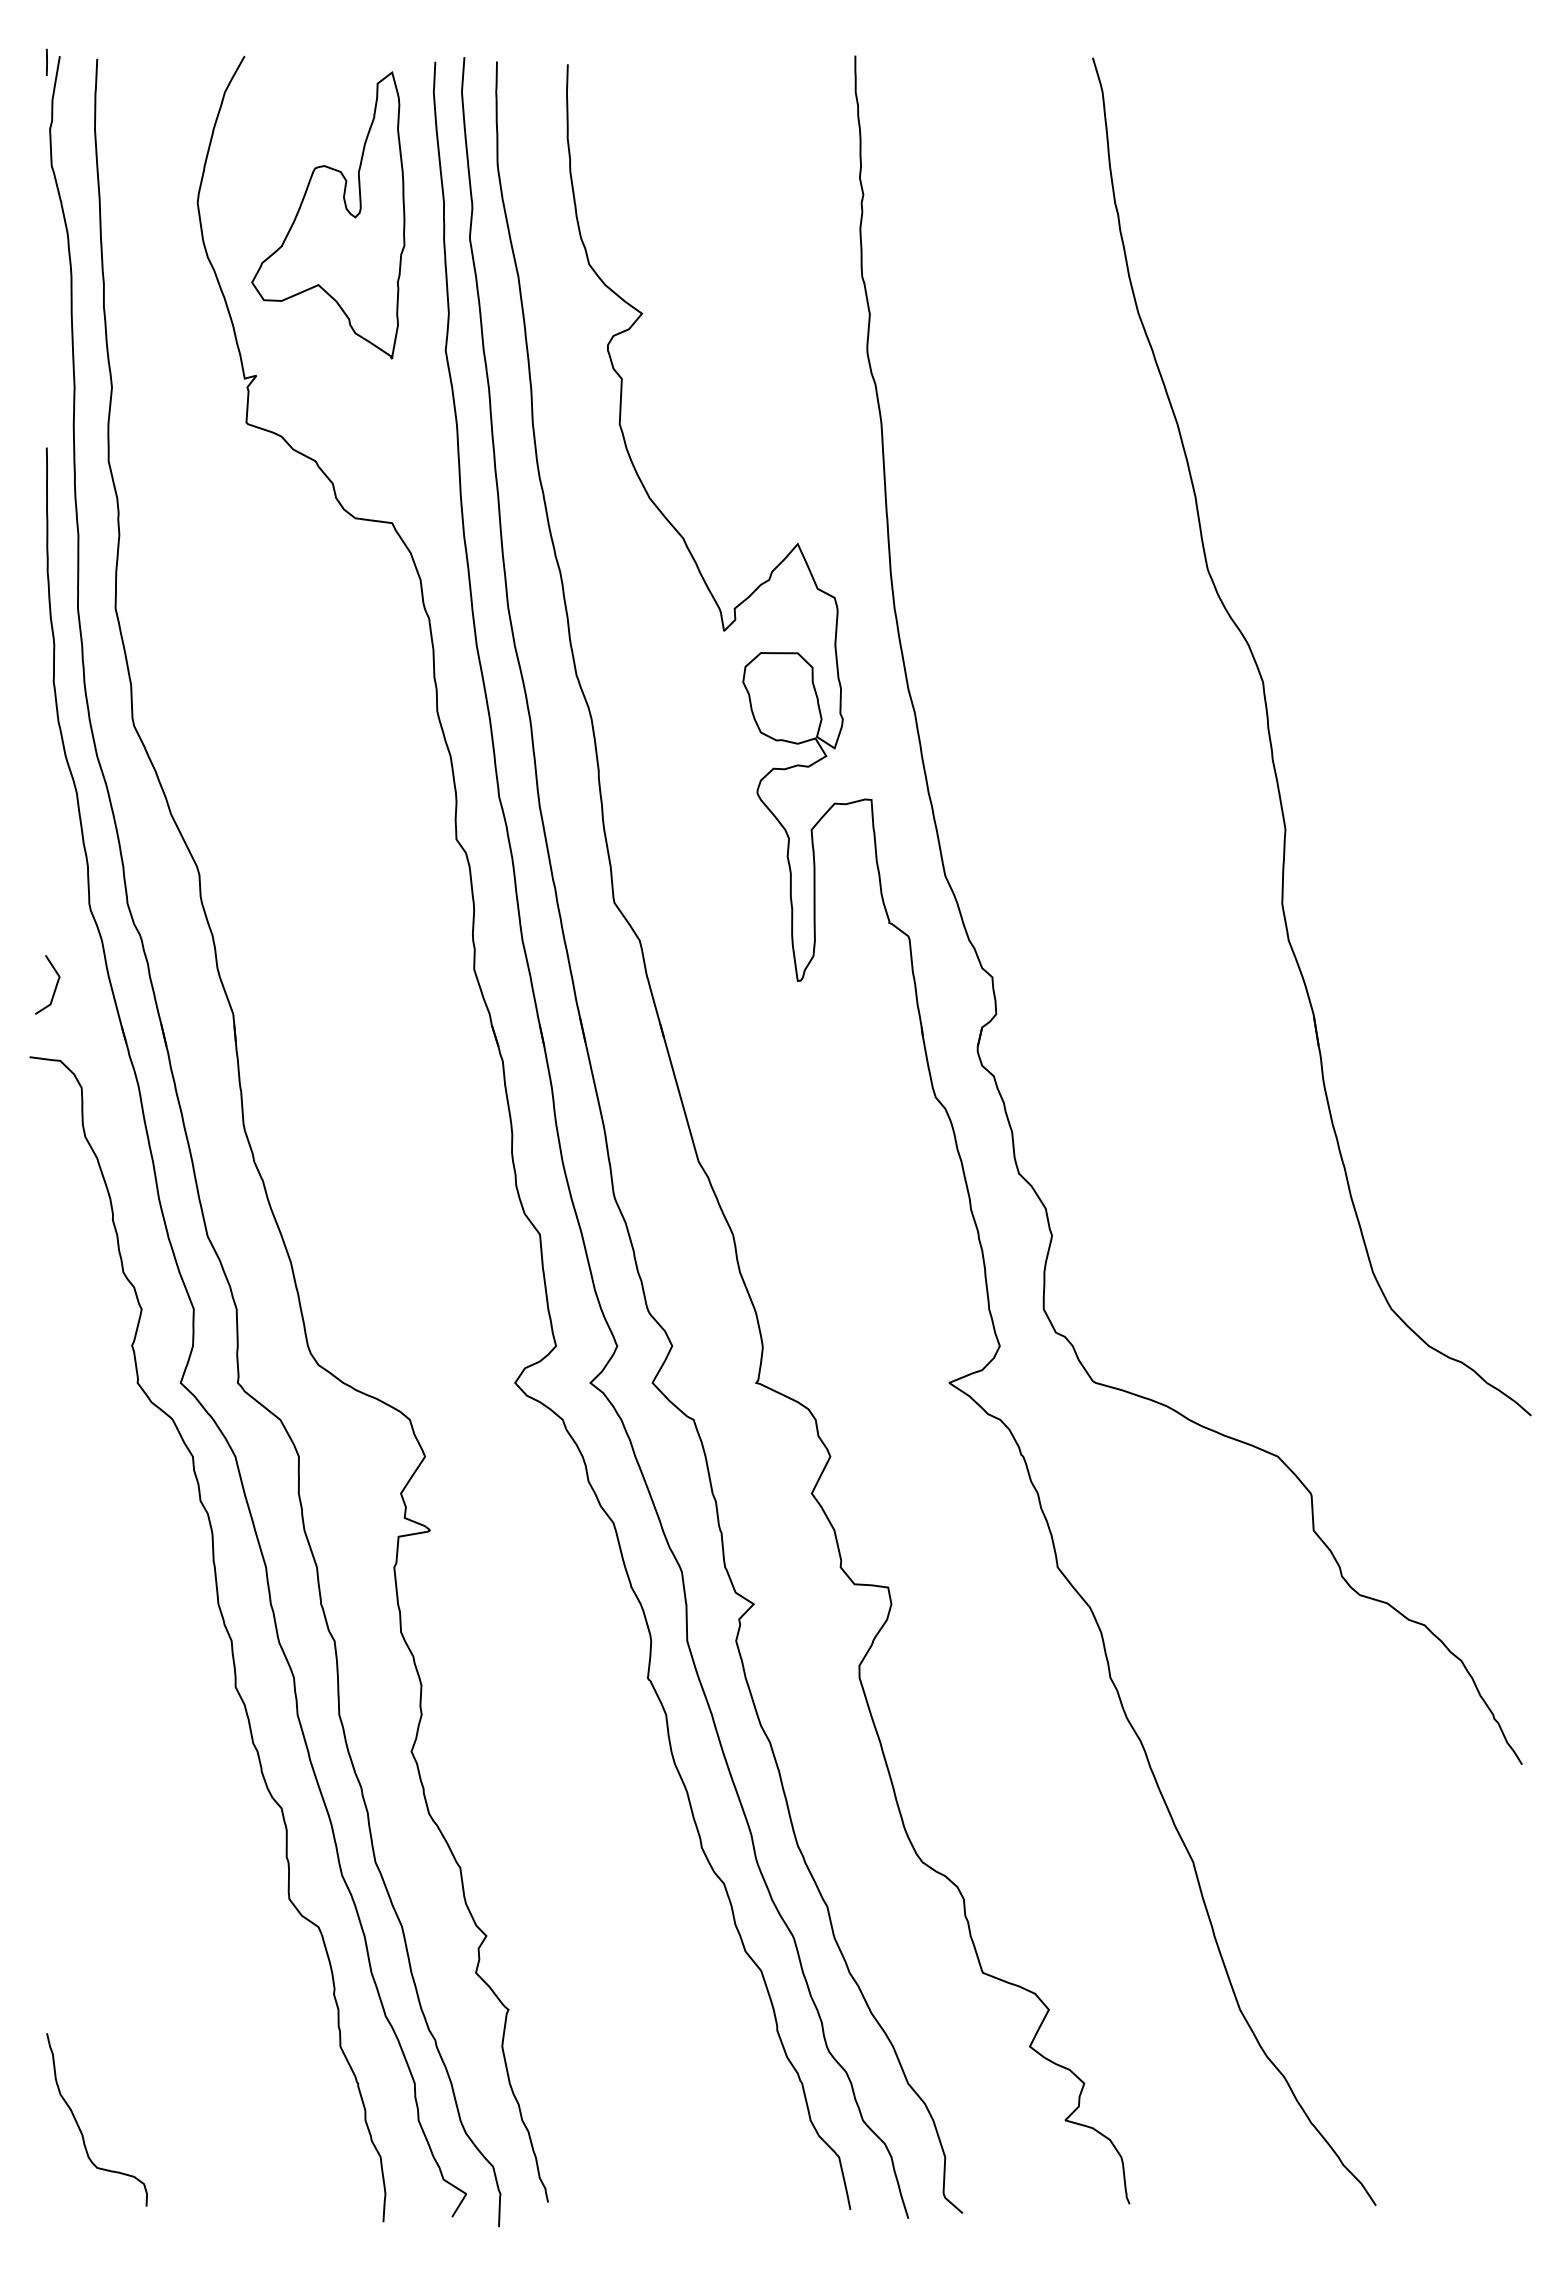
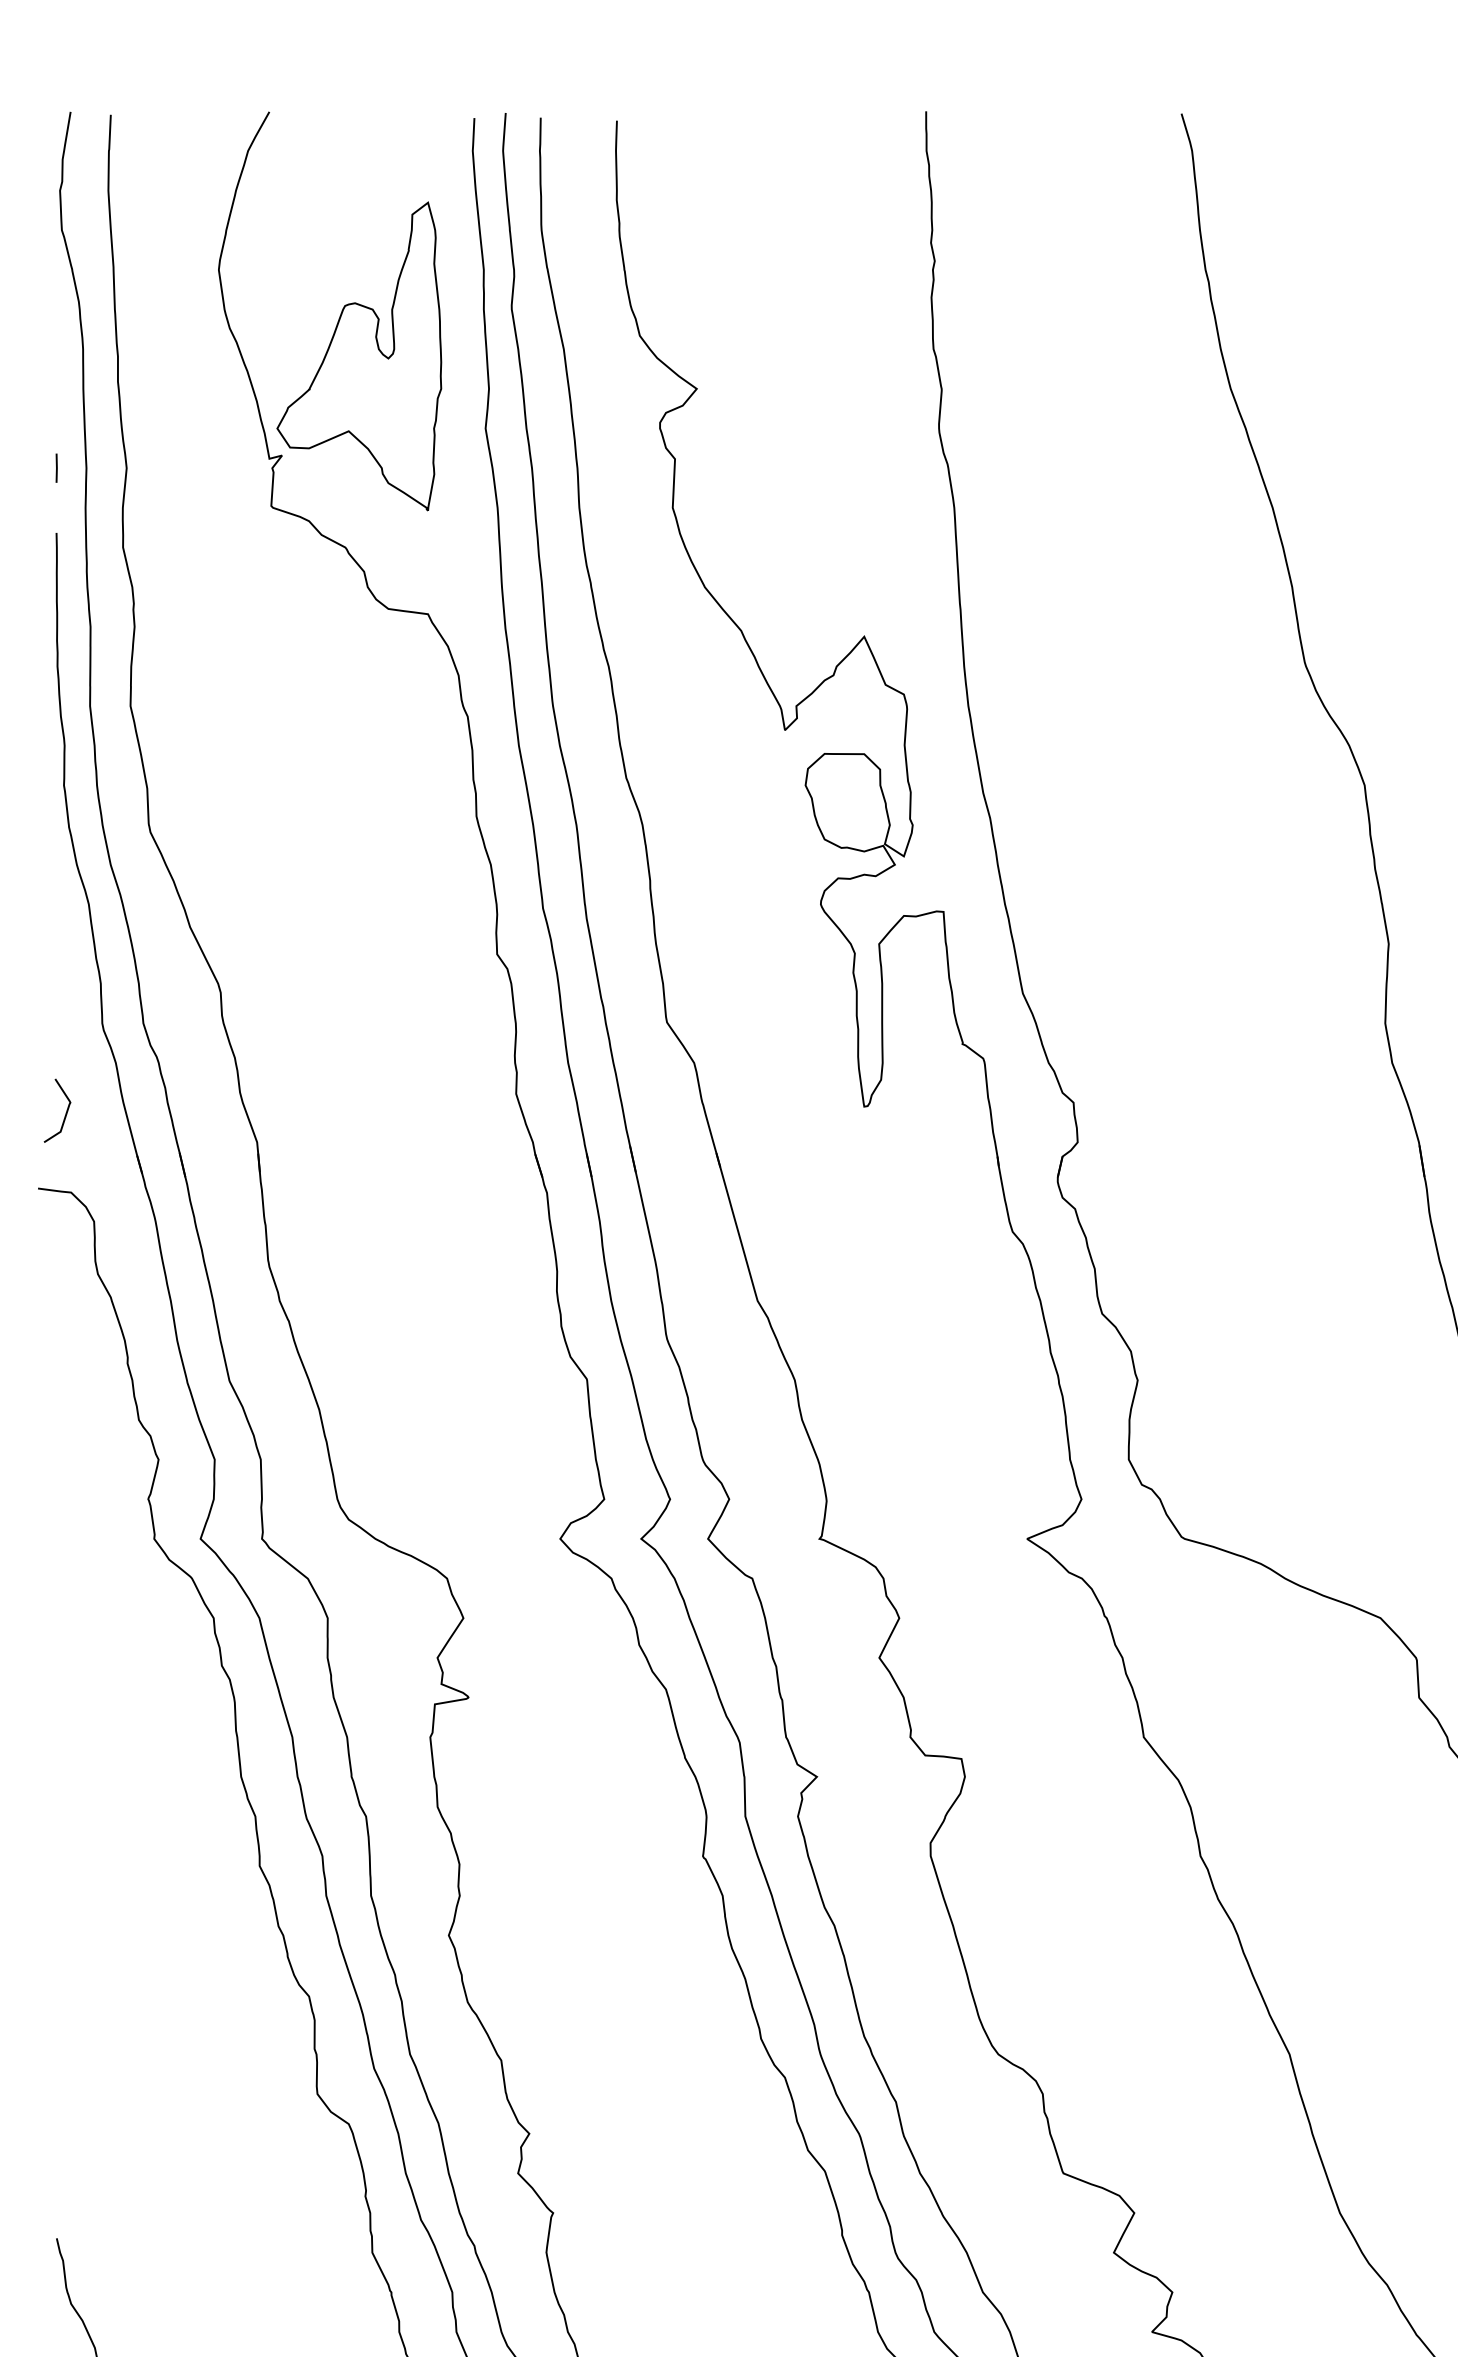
line: (46, 61) -> (56, 467), moved
part: (328, 215) -> (359, 356), moved

